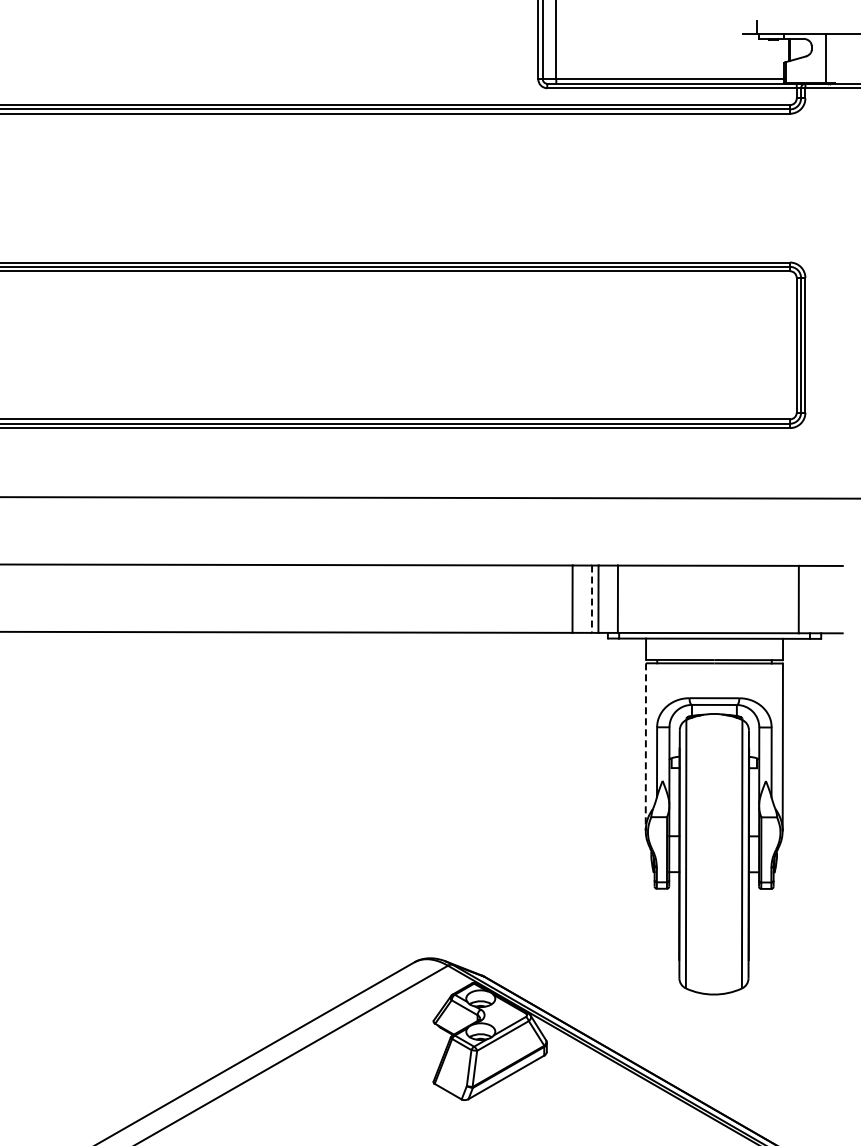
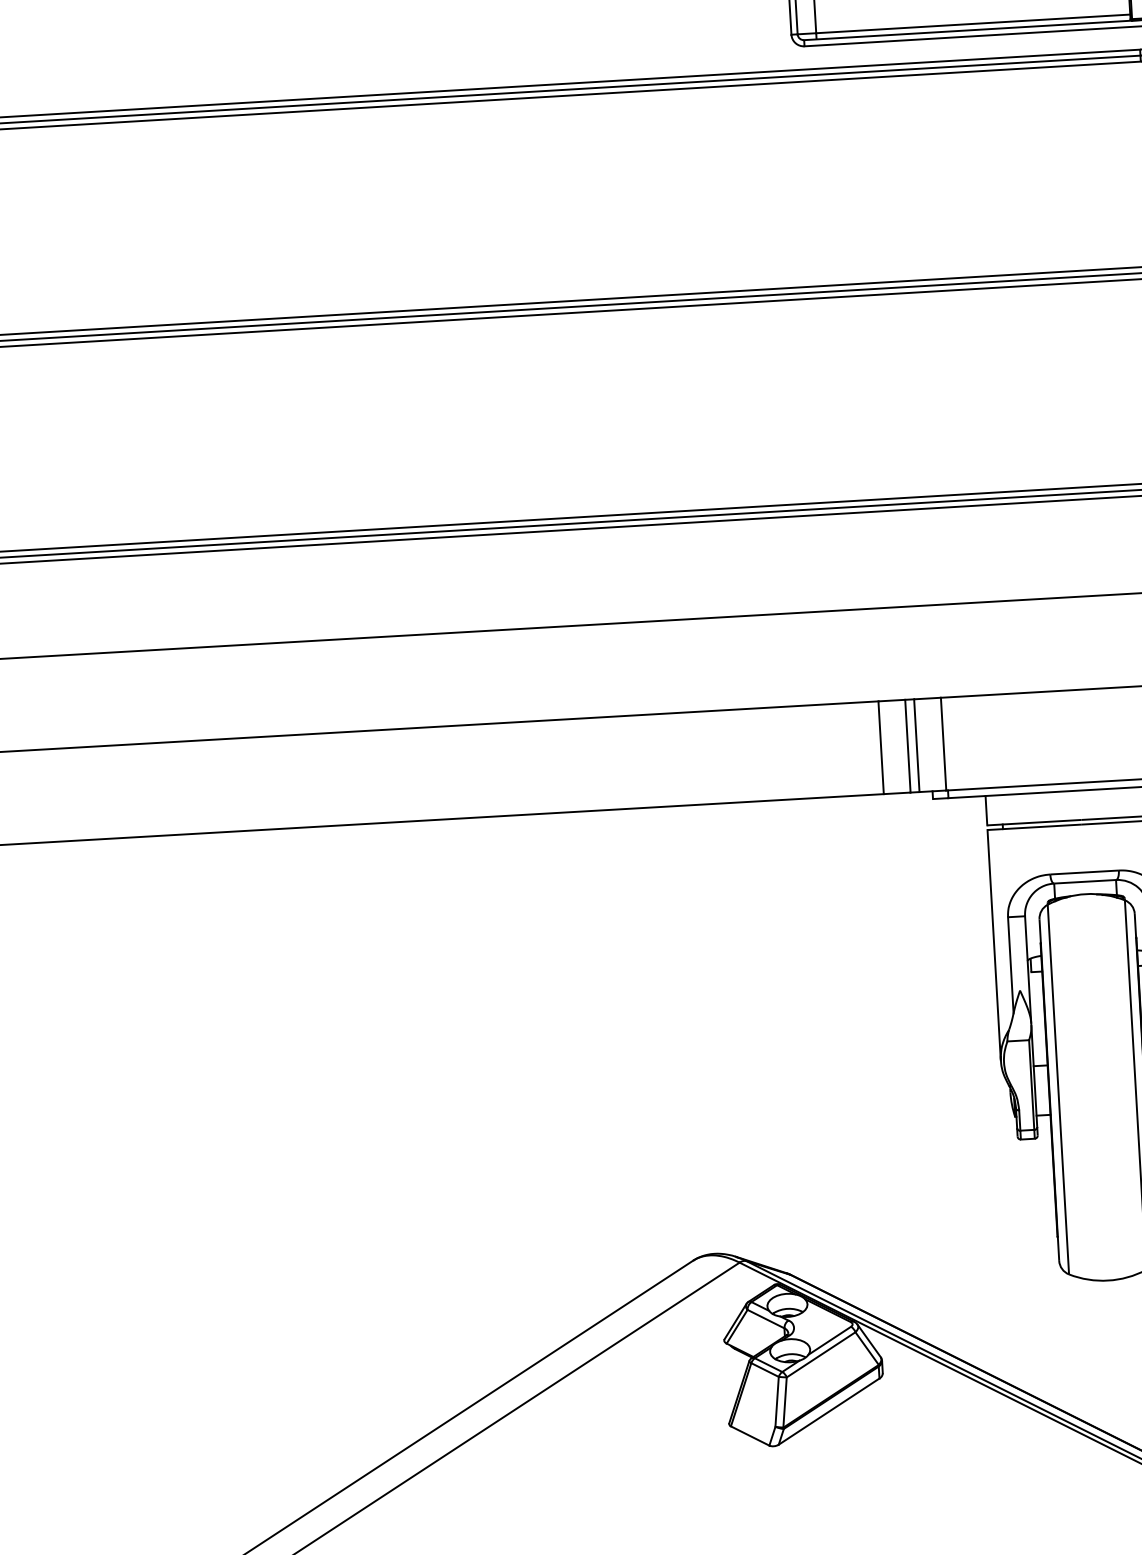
line: (592, 599) -> (908, 746), dashed -> solid
line: (645, 746) -> (993, 944), dashed -> solid

